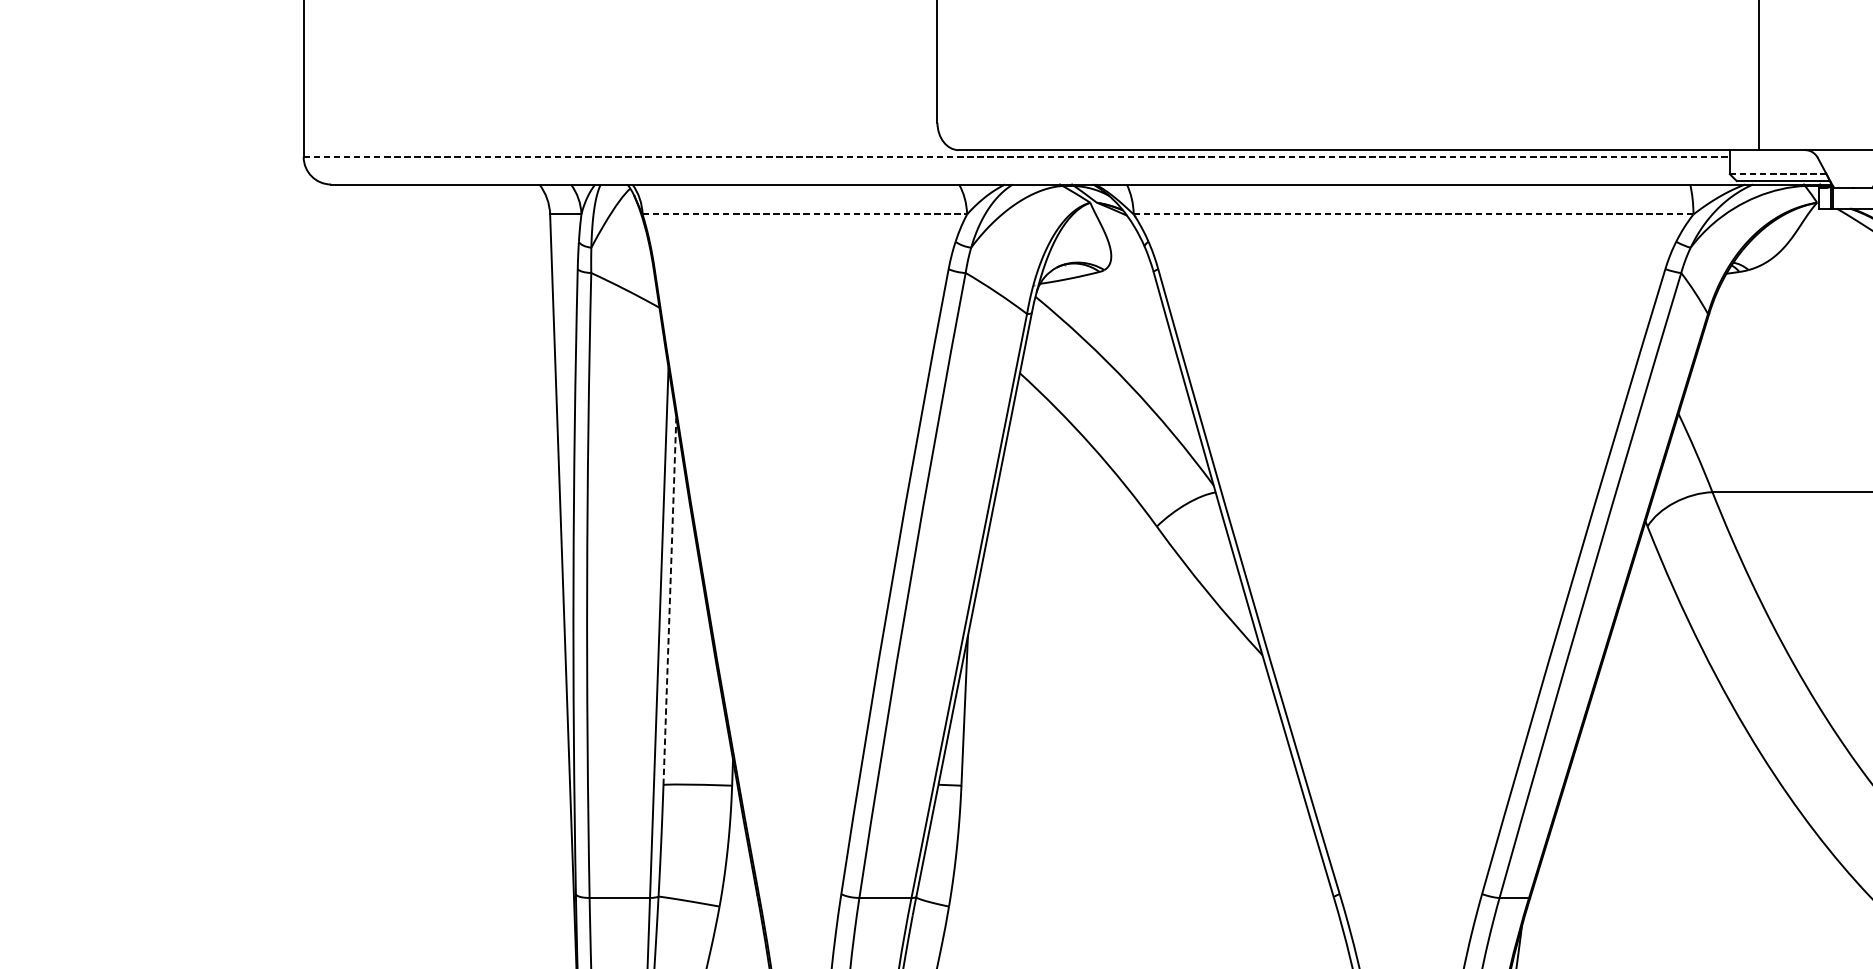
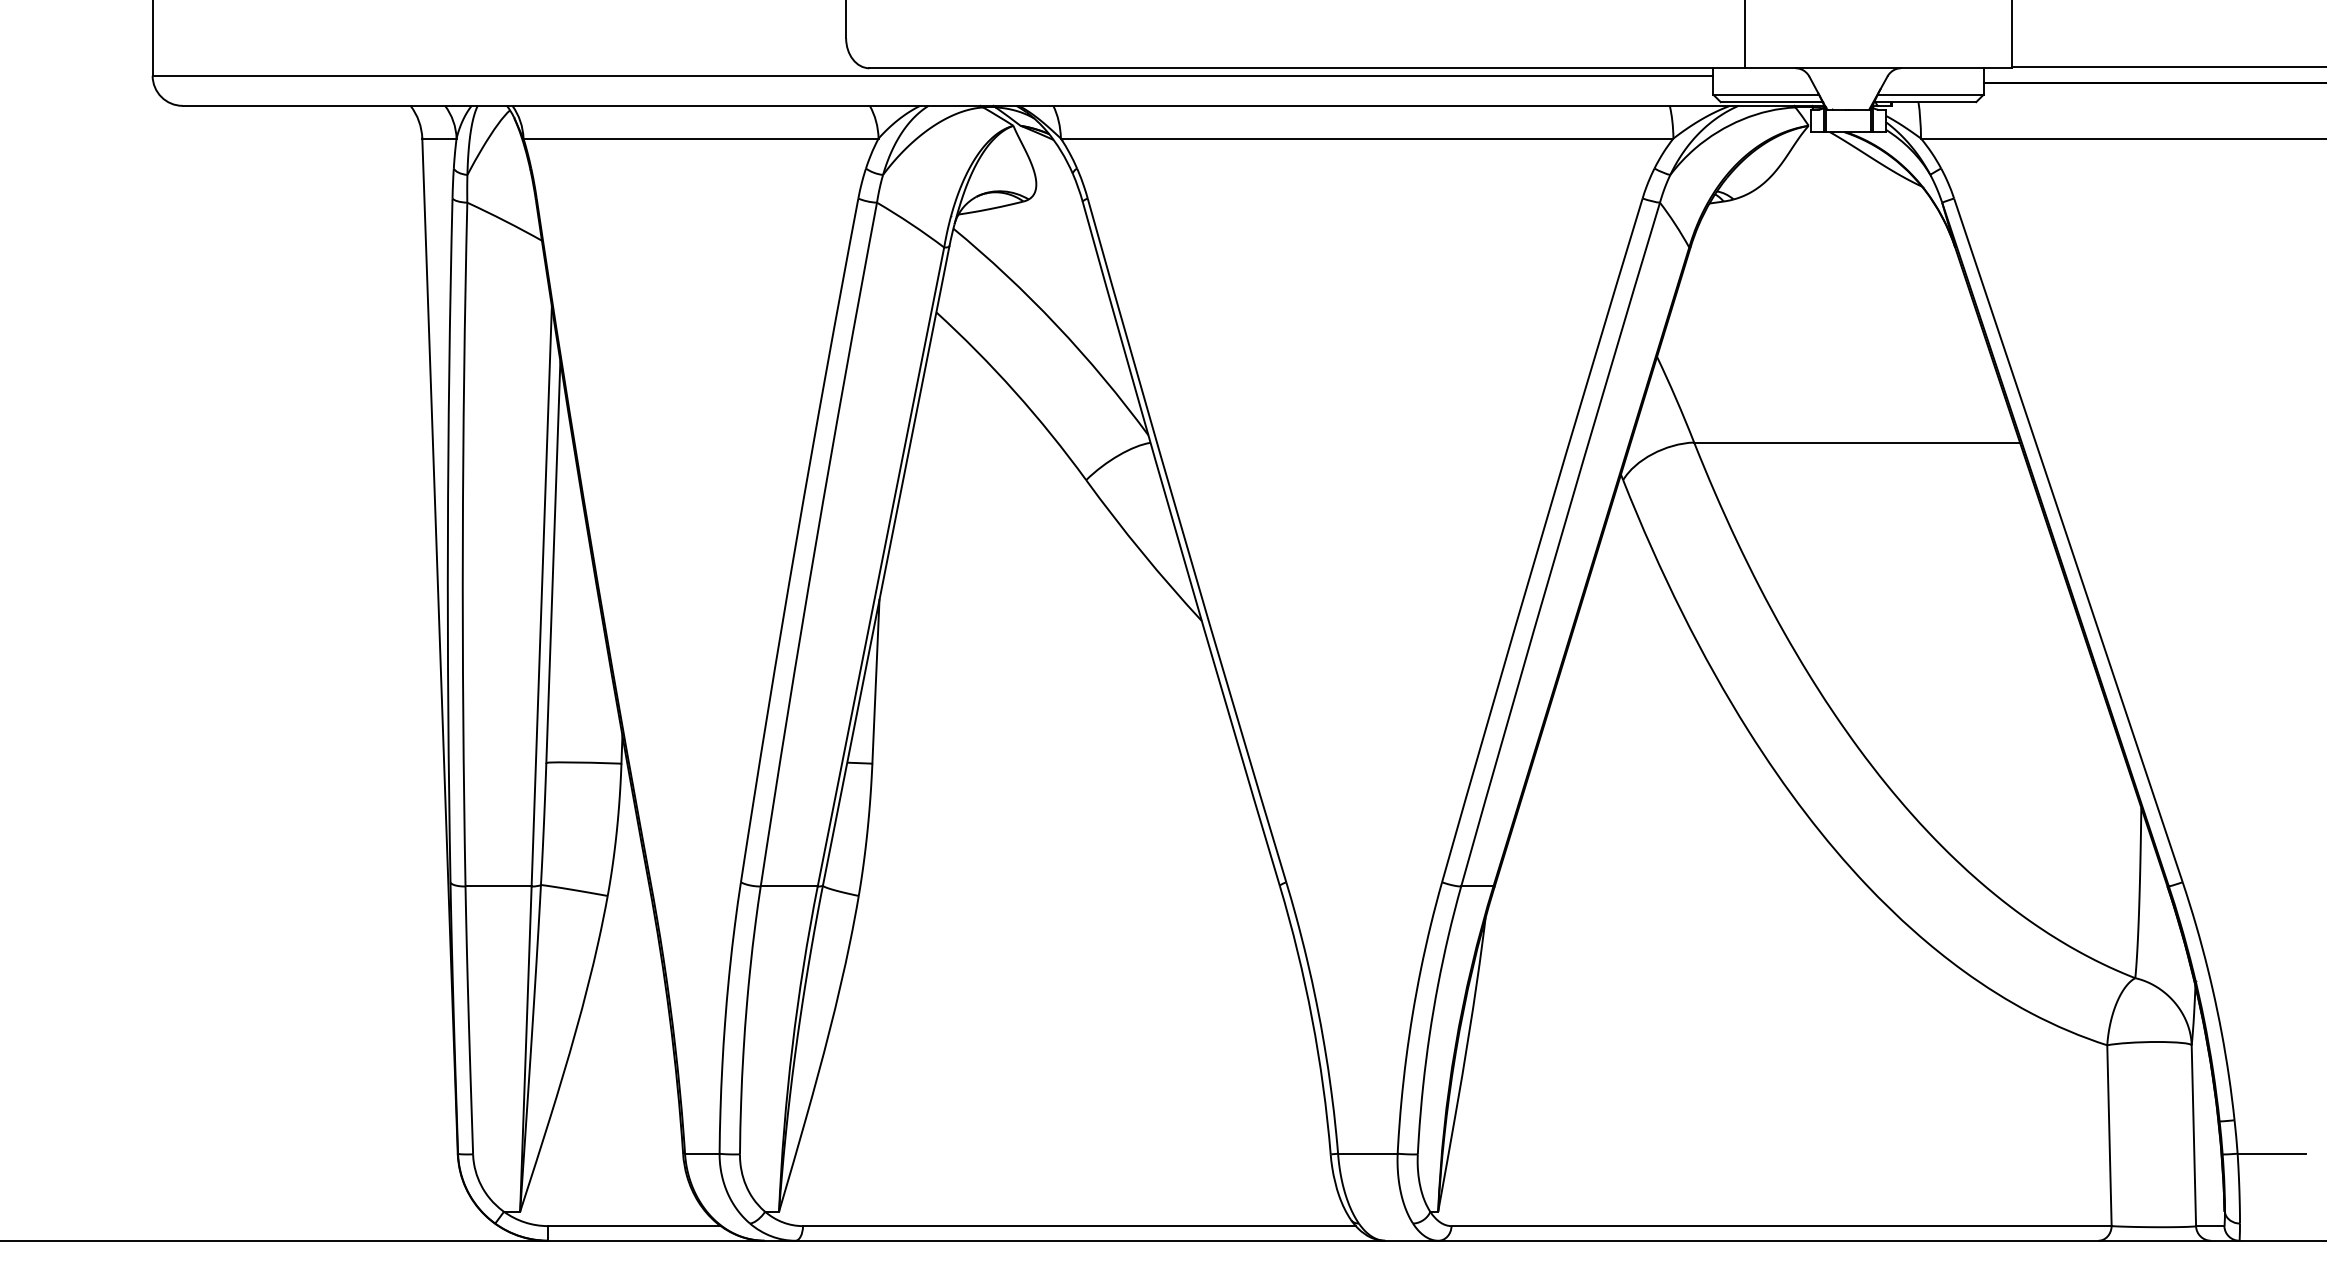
line: (1017, 156) -> (933, 75), dashed -> solid
line: (1778, 174) -> (1766, 94), dashed -> solid
line: (805, 214) -> (701, 138), dashed -> solid
line: (1413, 214) -> (1367, 138), dashed -> solid
line: (670, 601) -> (553, 562), dashed -> solid

